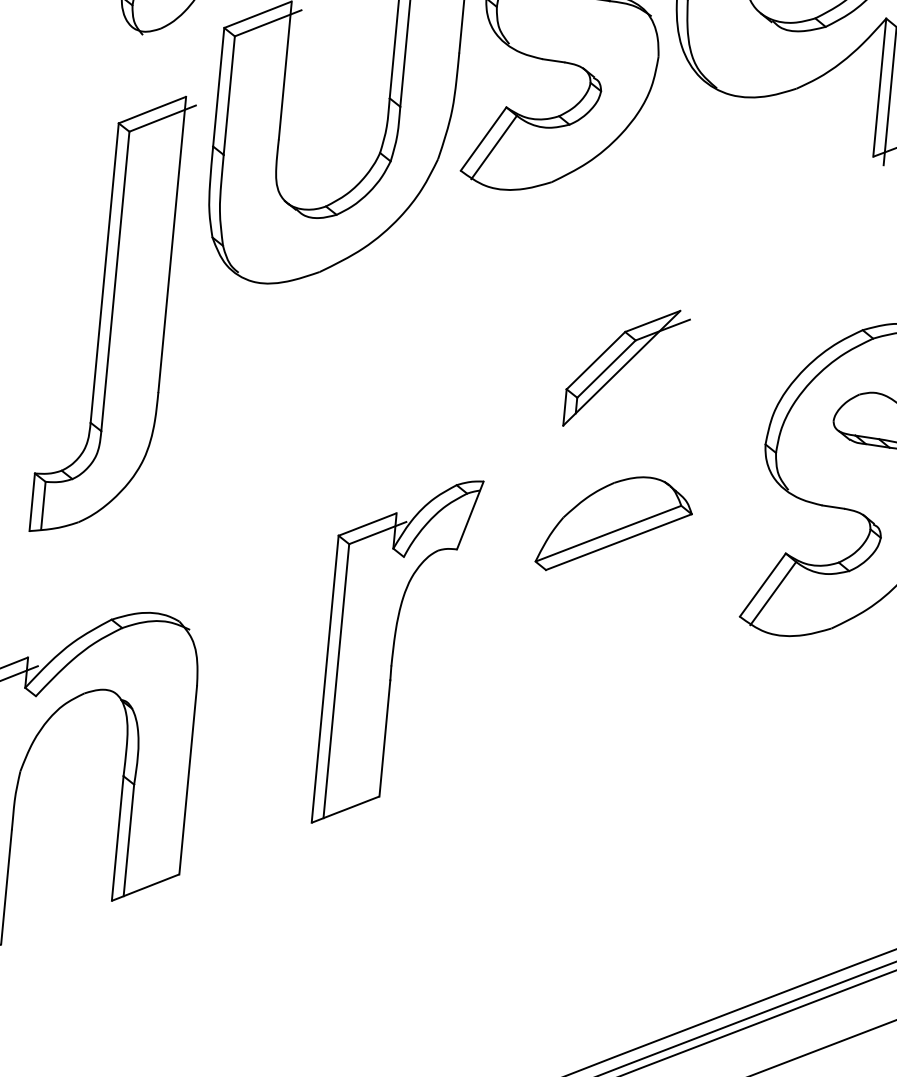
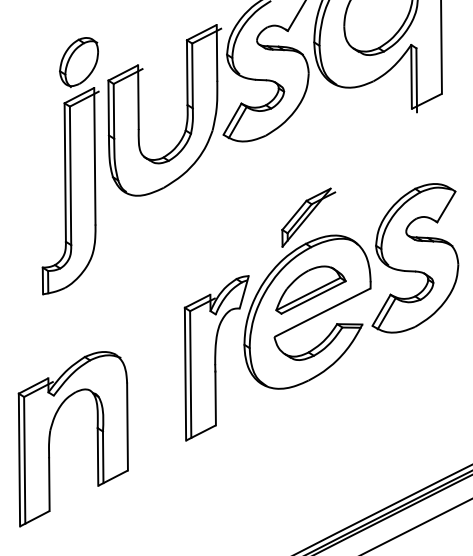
part: (111, 315) -> (70, 191), moved
part: (602, 571) -> (307, 311), added

